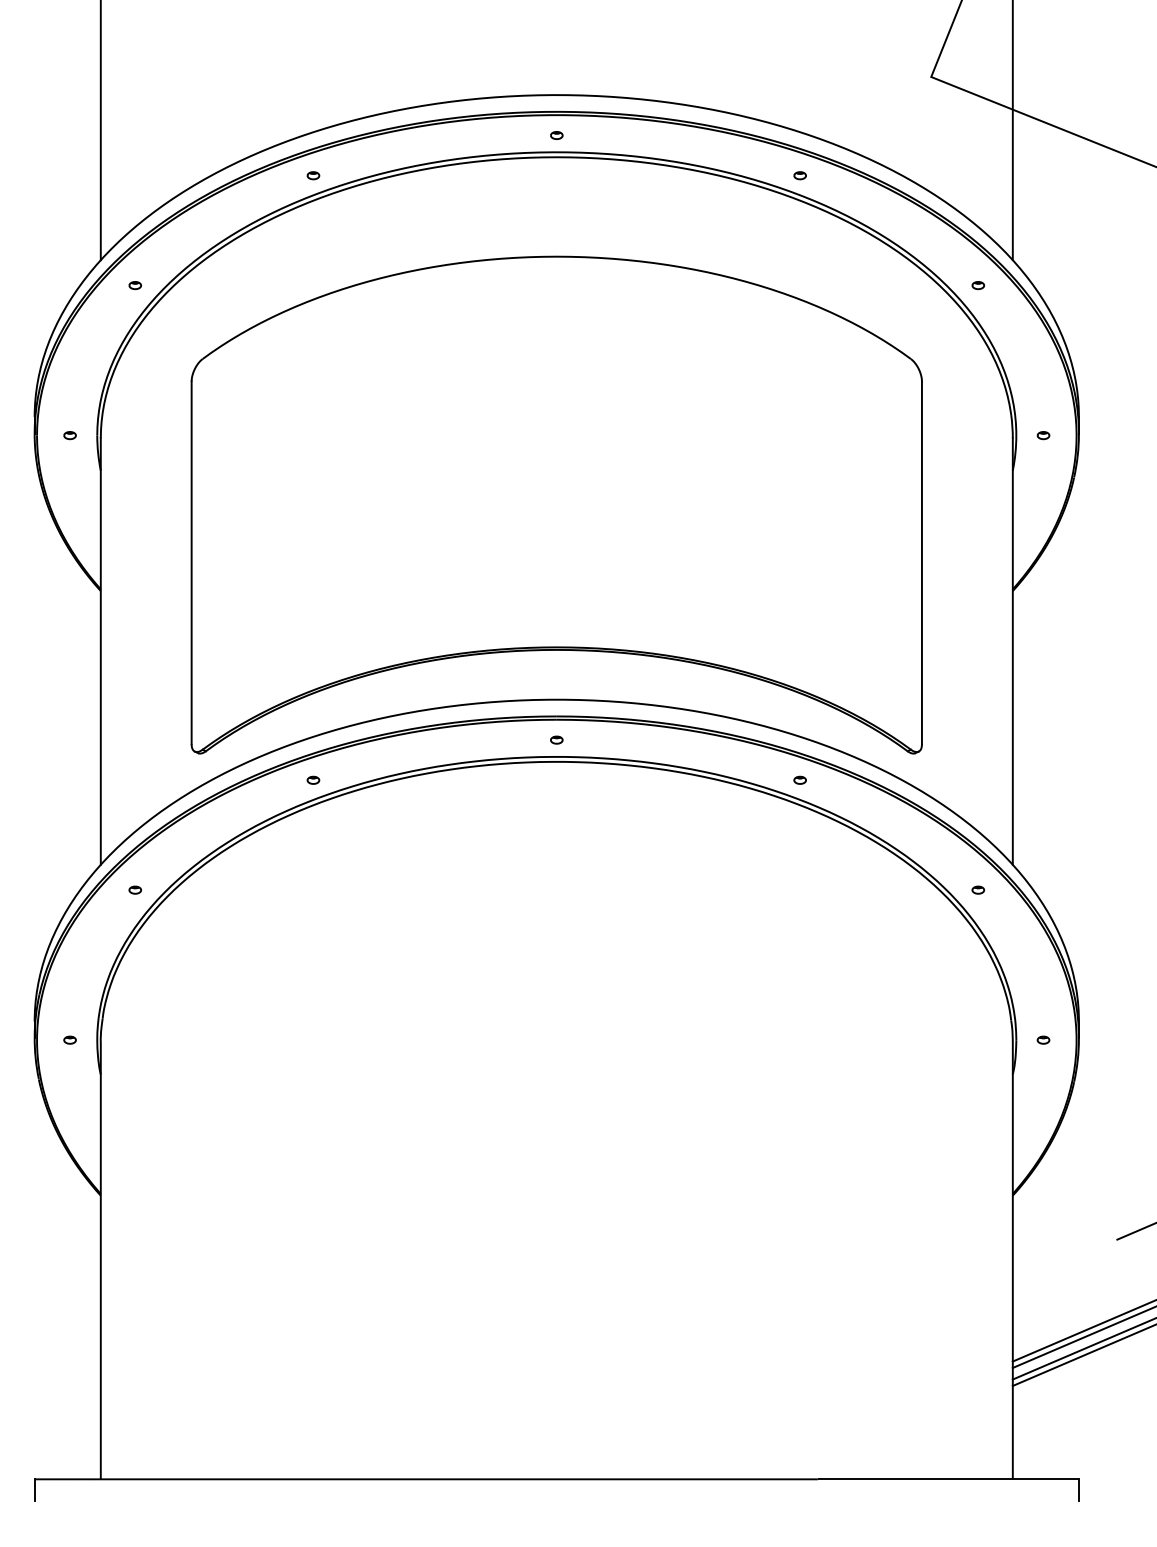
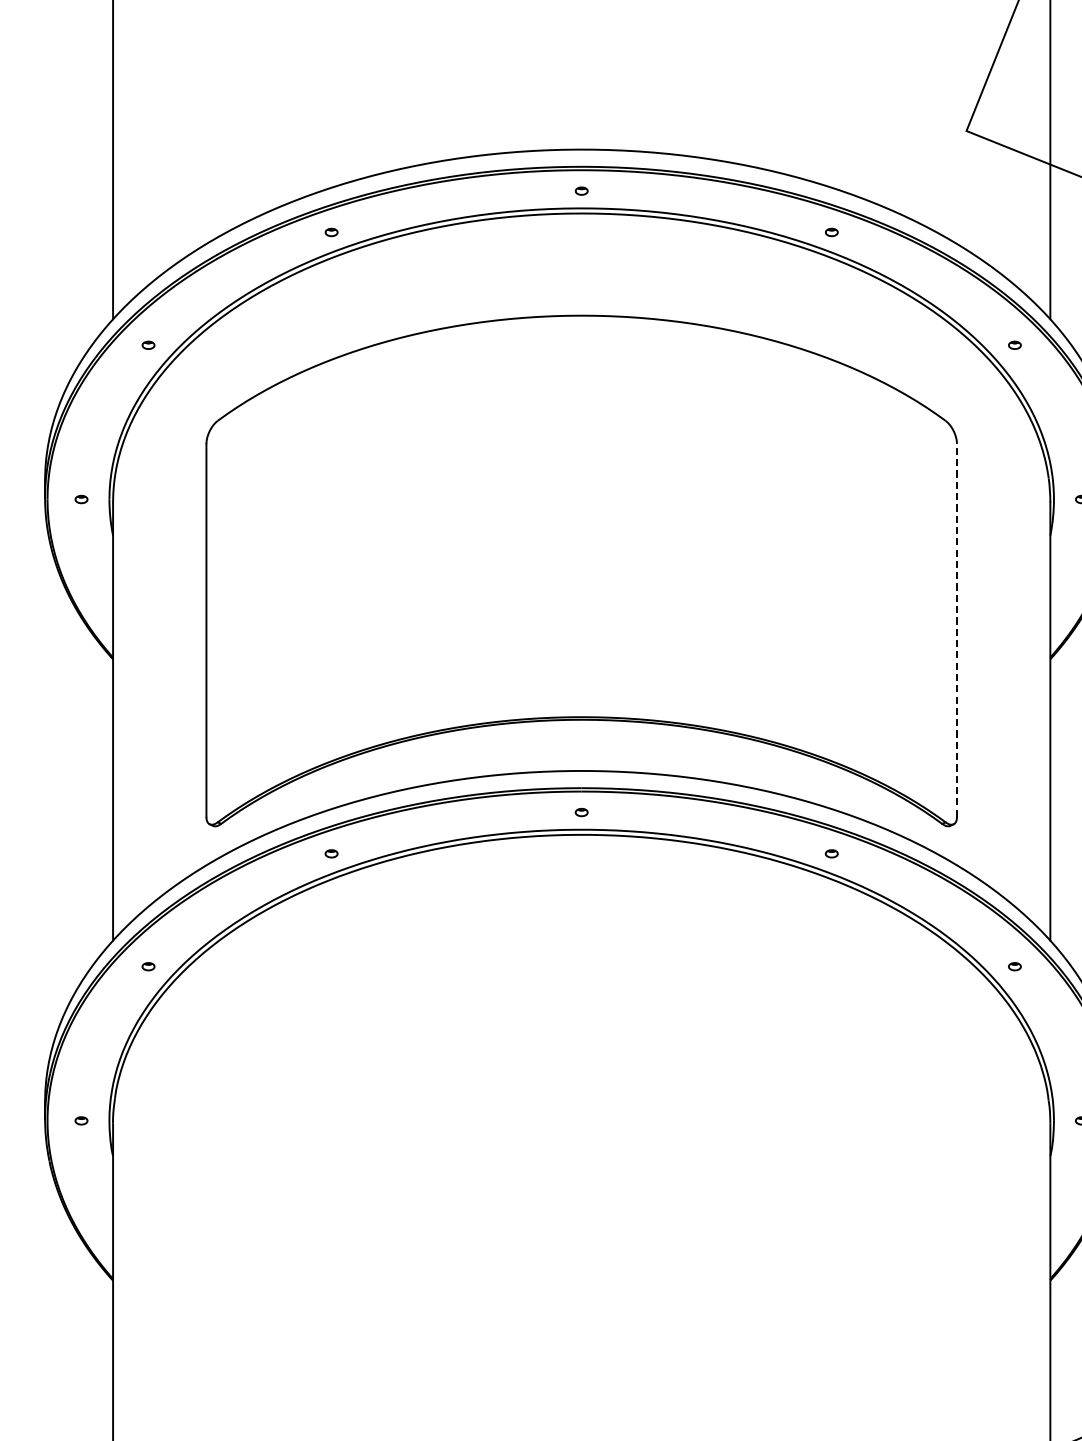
line: (921, 562) -> (956, 629), solid -> dashed

